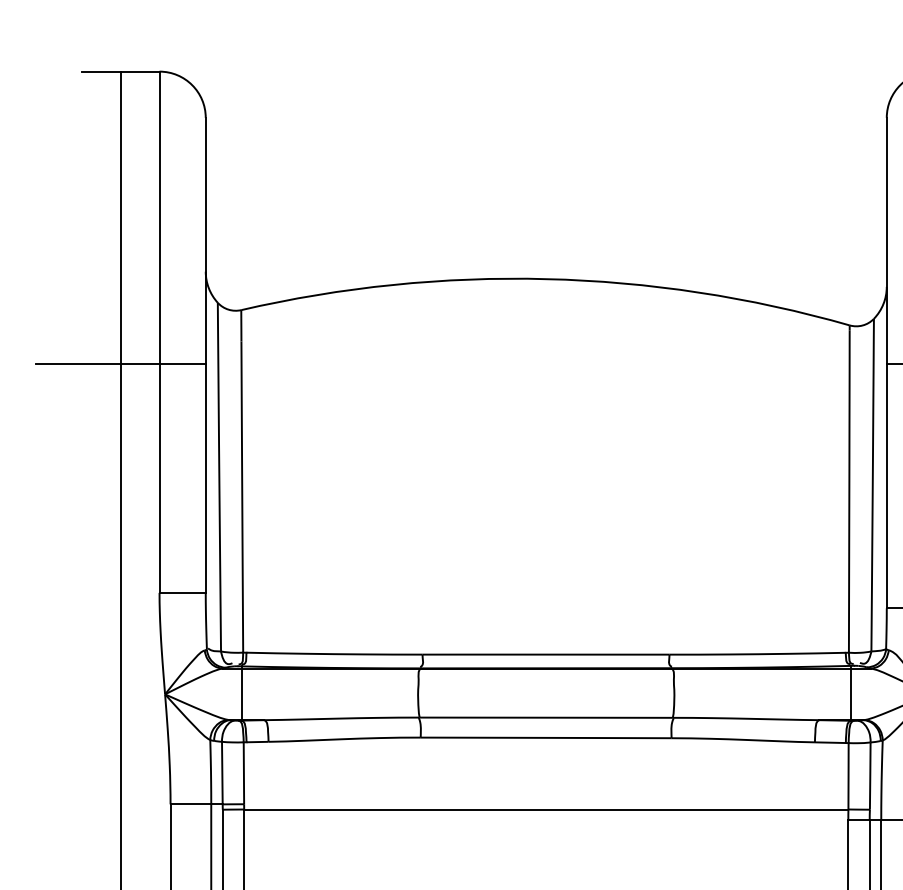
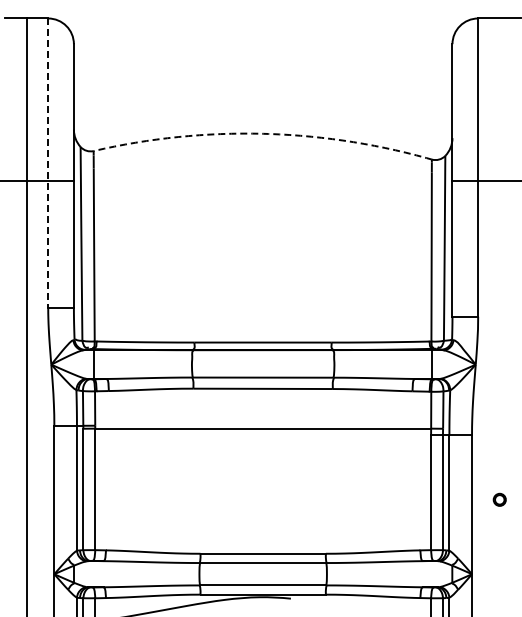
arc: (546, 278) -> (263, 133), solid -> dashed
line: (160, 332) -> (48, 163), solid -> dashed

